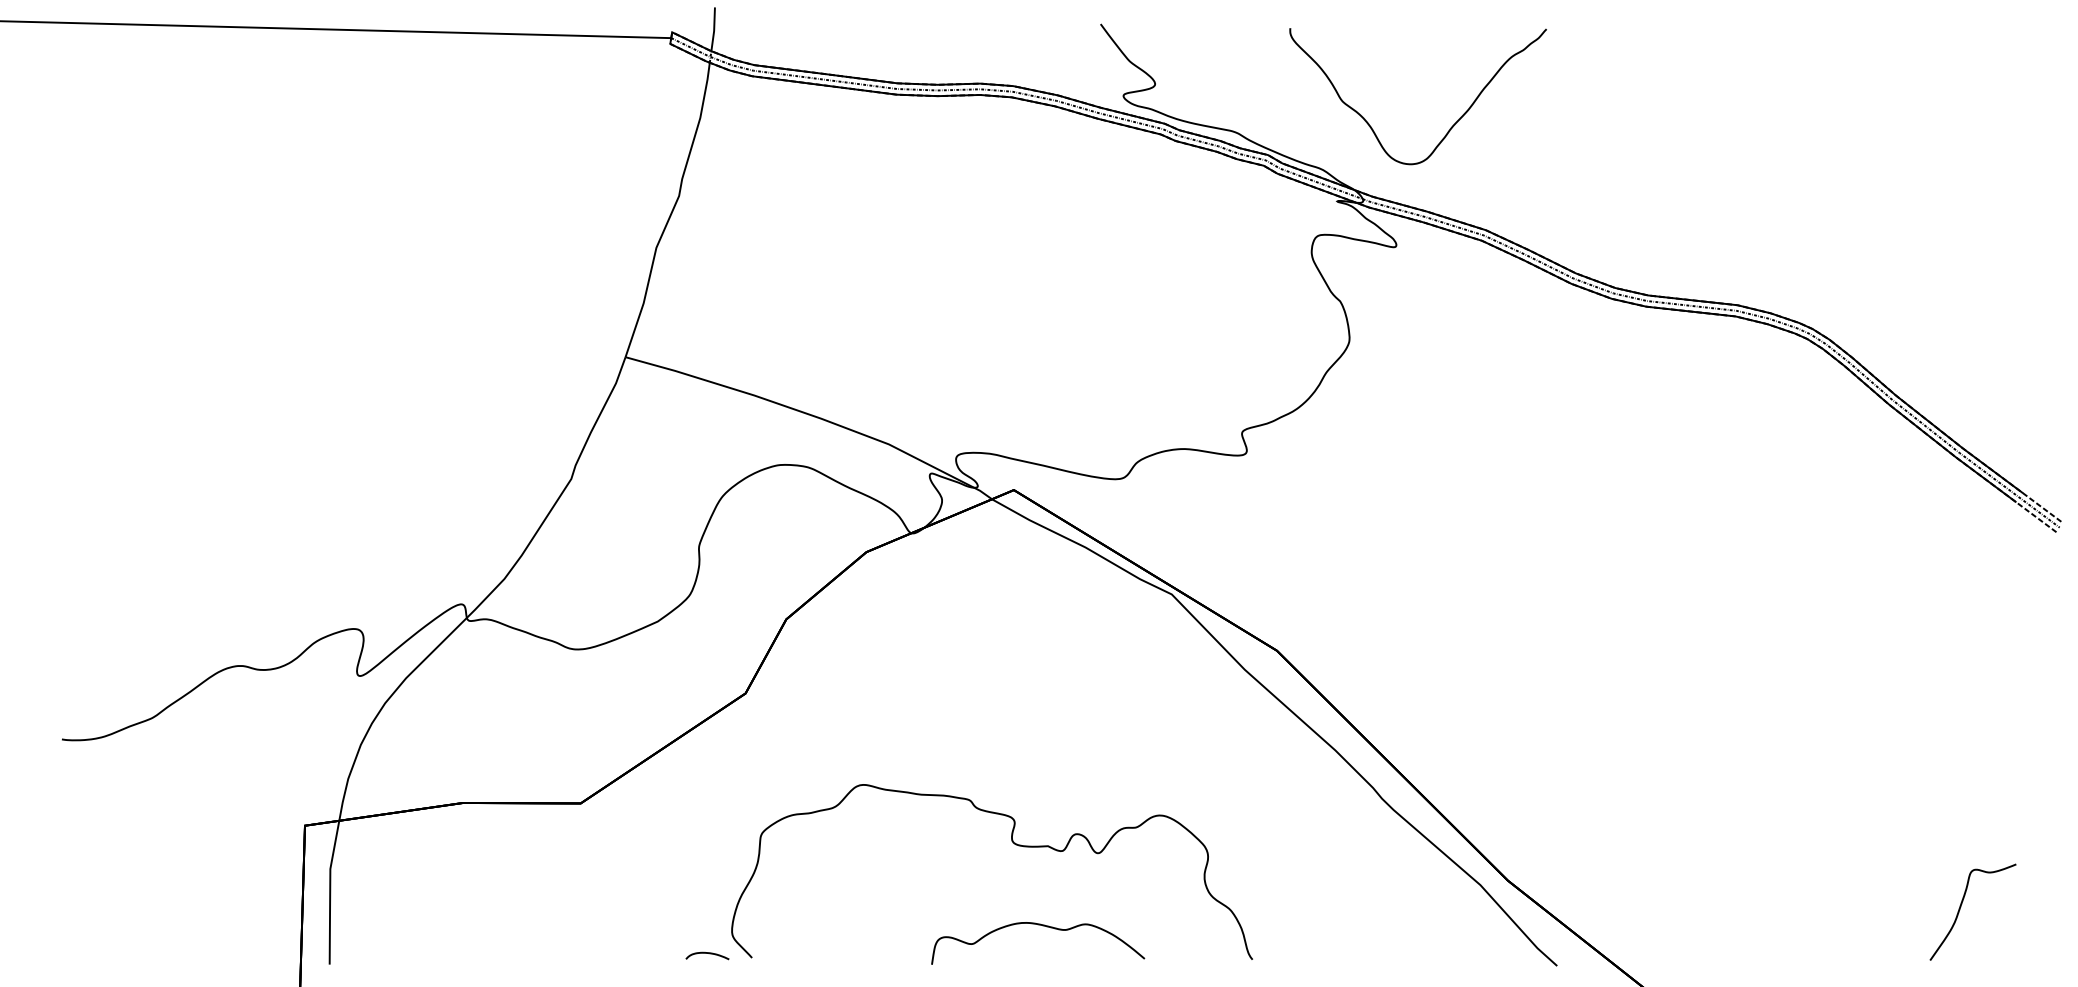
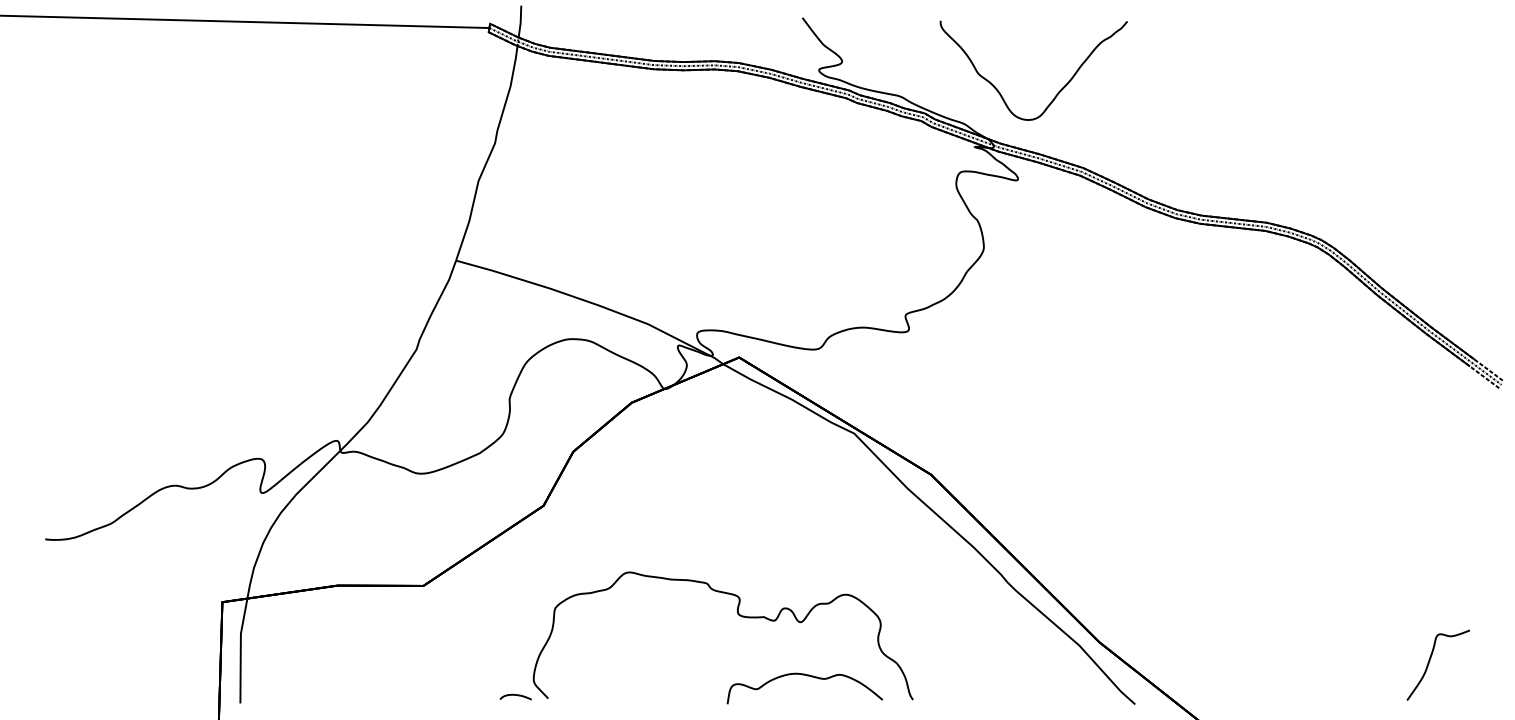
curve: (1042, 926) -> (808, 676), moved

